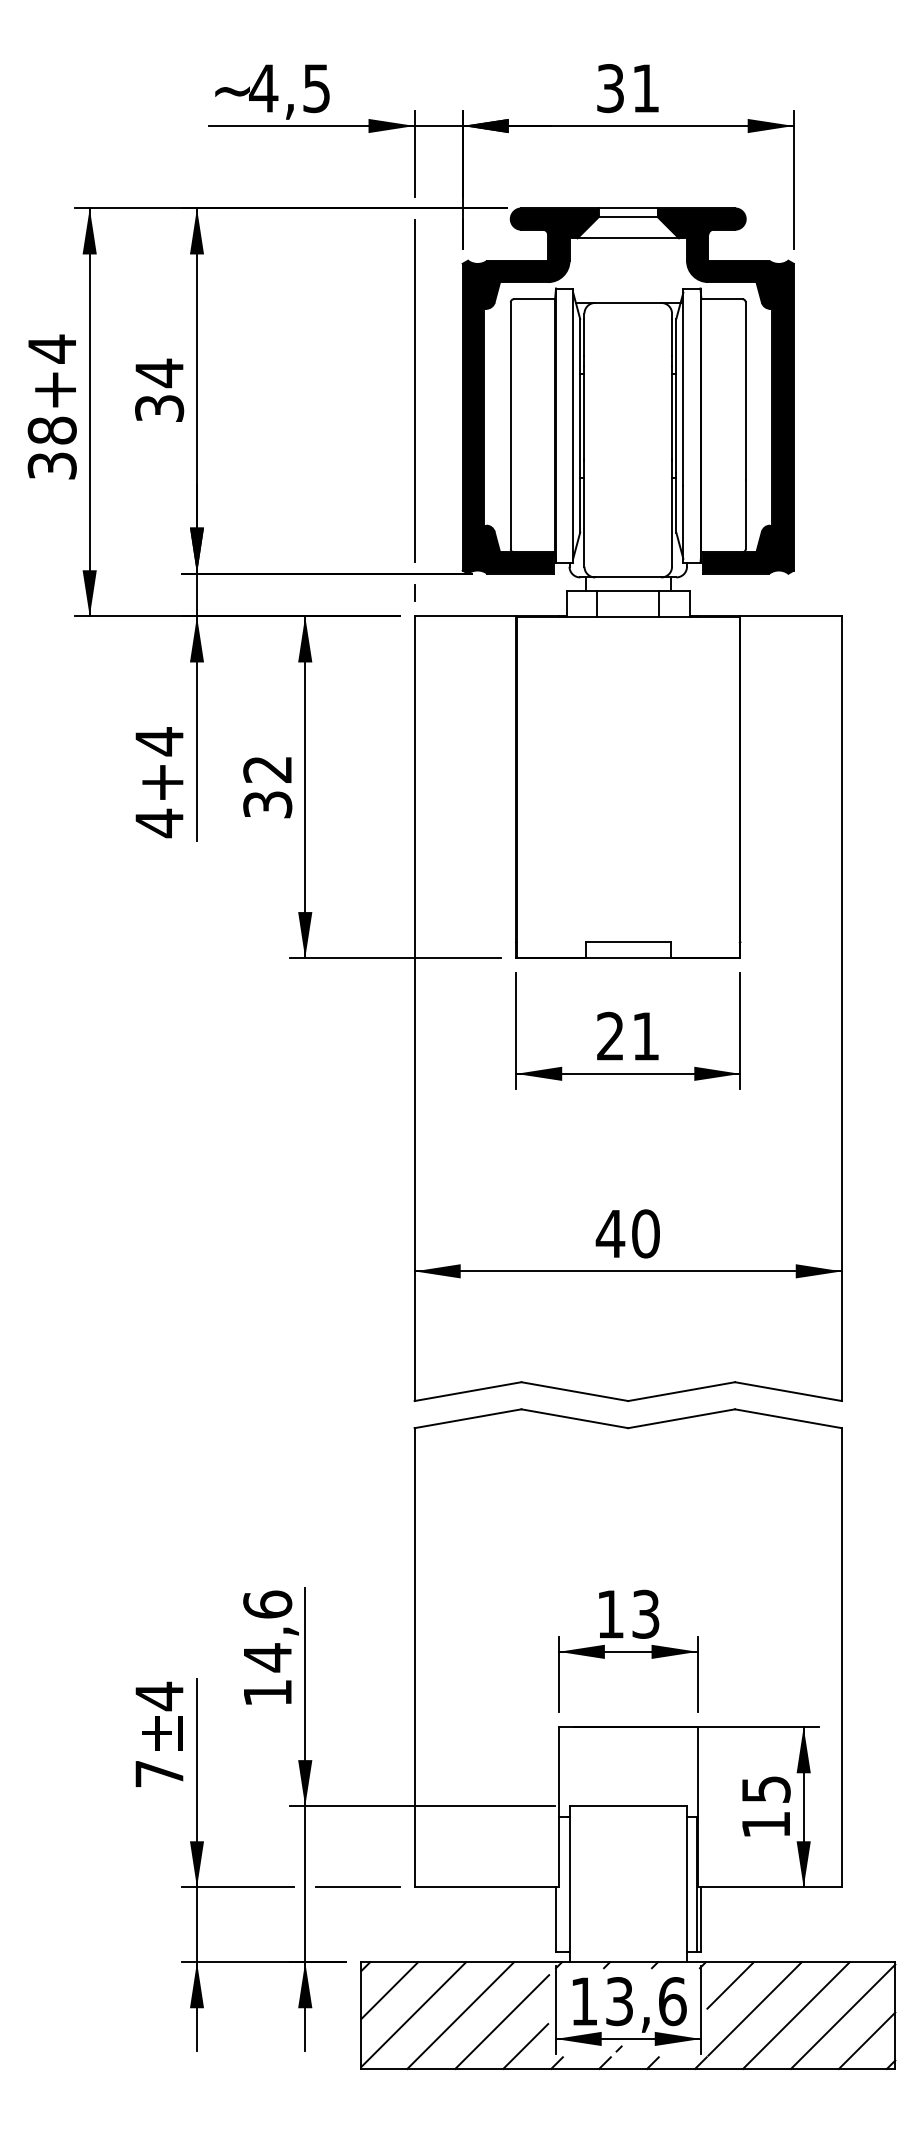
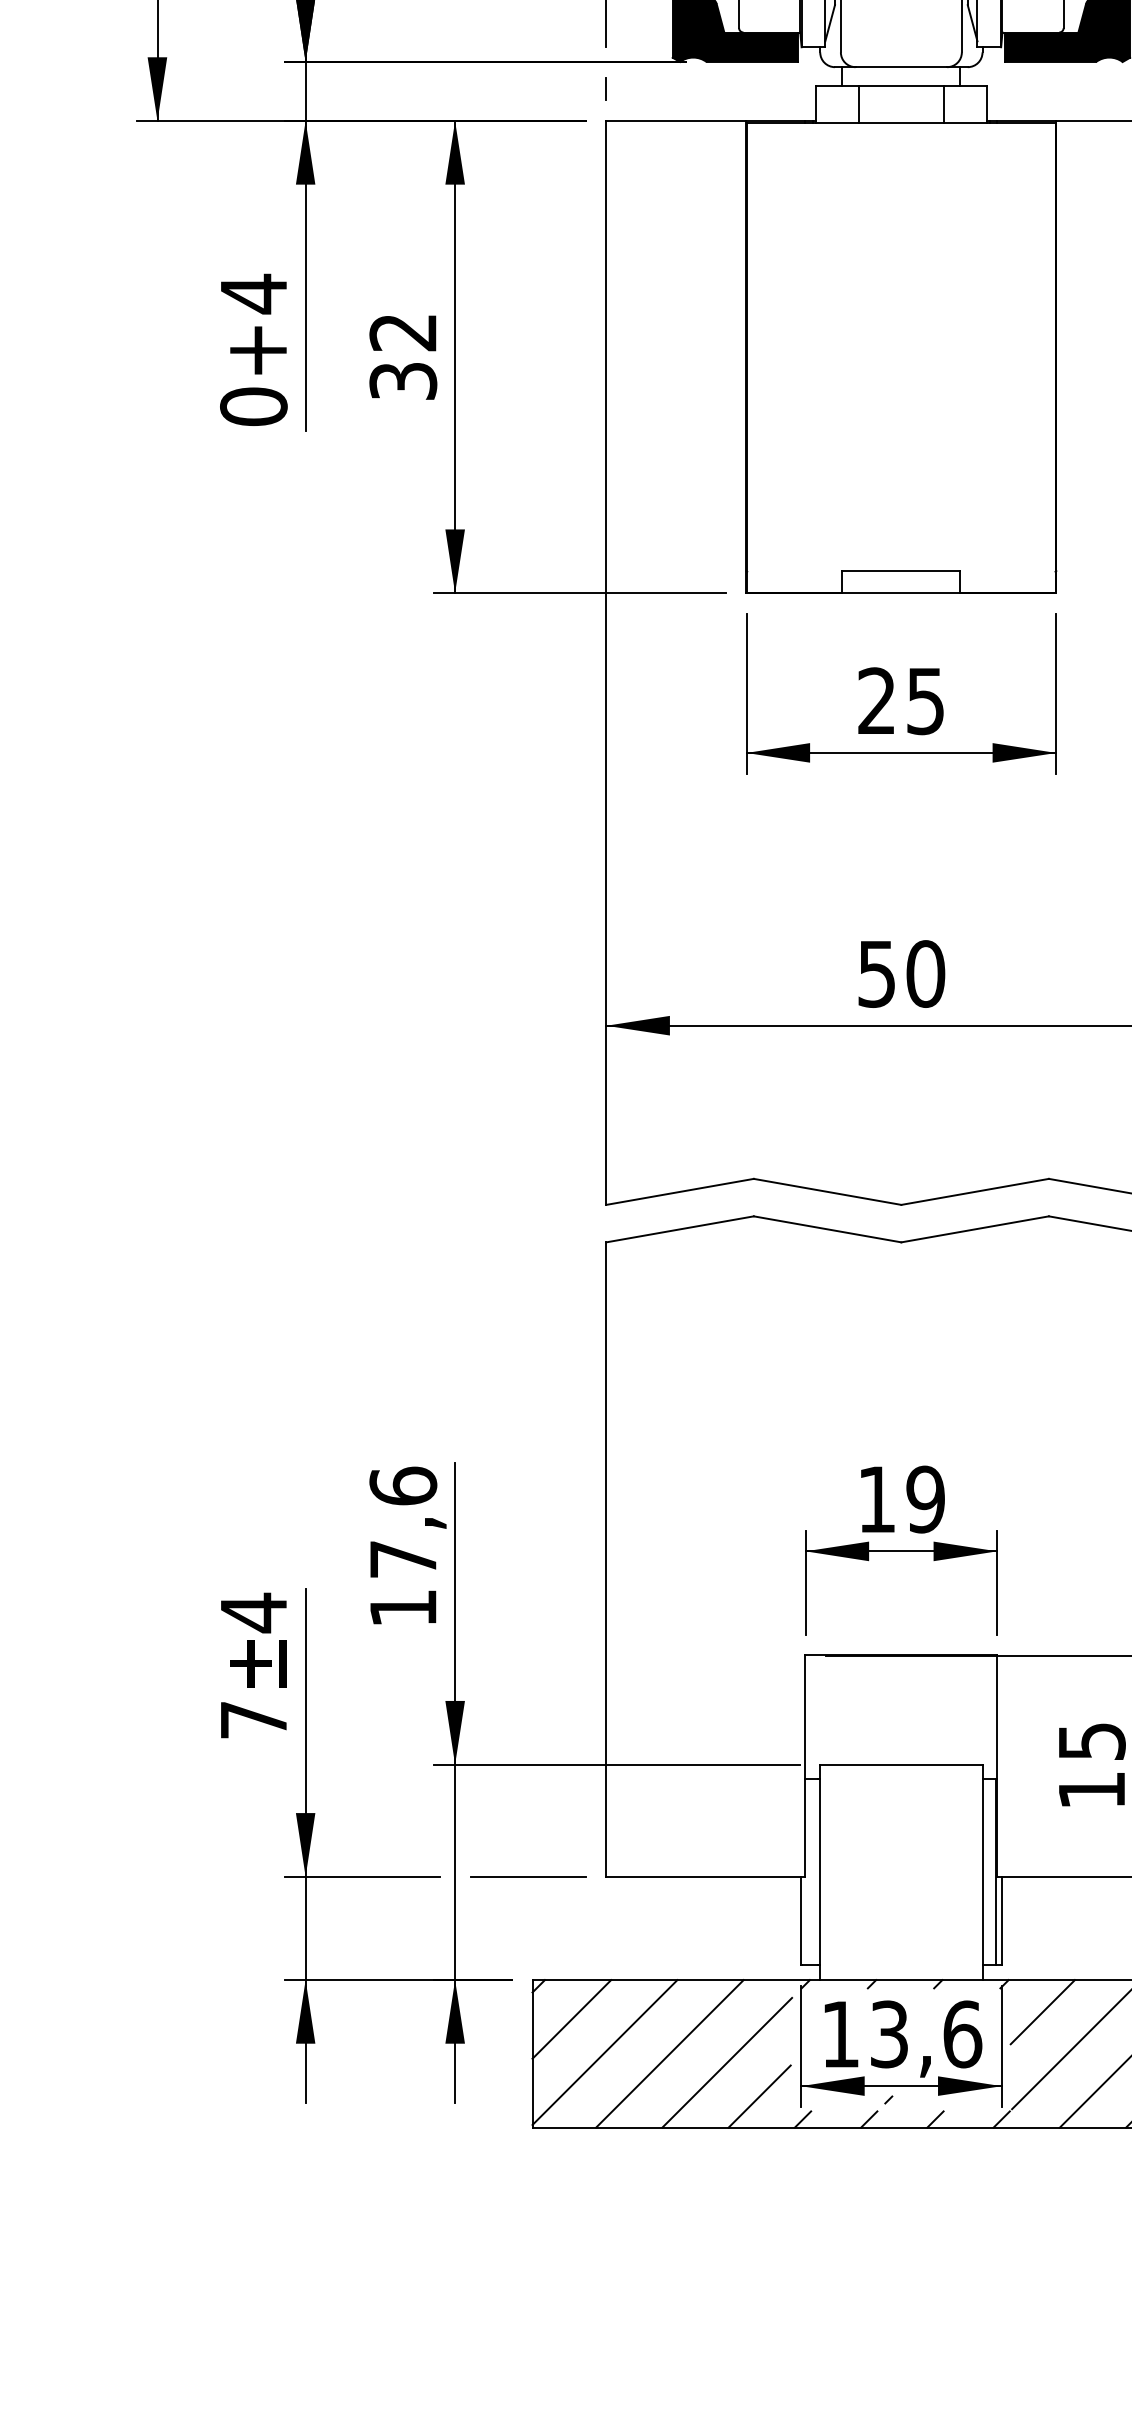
text: (159, 823) -> (253, 407), 4 -> 0
text: (645, 1036) -> (925, 701), 21 -> 25
text: (610, 1234) -> (876, 974), 40 -> 50
text: (645, 1613) -> (925, 1498), 13 -> 19
text: (267, 1657) -> (403, 1559), 14,6 -> 17,6

